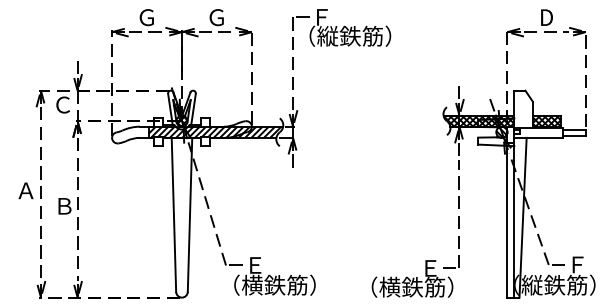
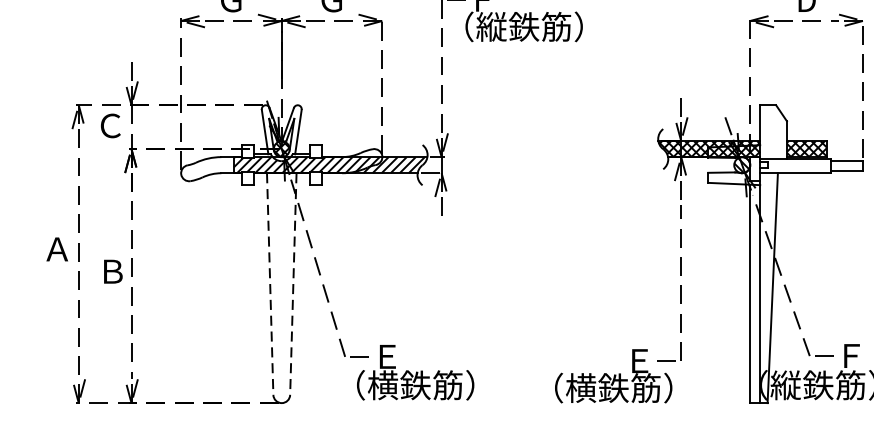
line: (173, 215) -> (269, 284), solid -> dashed
line: (190, 215) -> (294, 284), solid -> dashed

